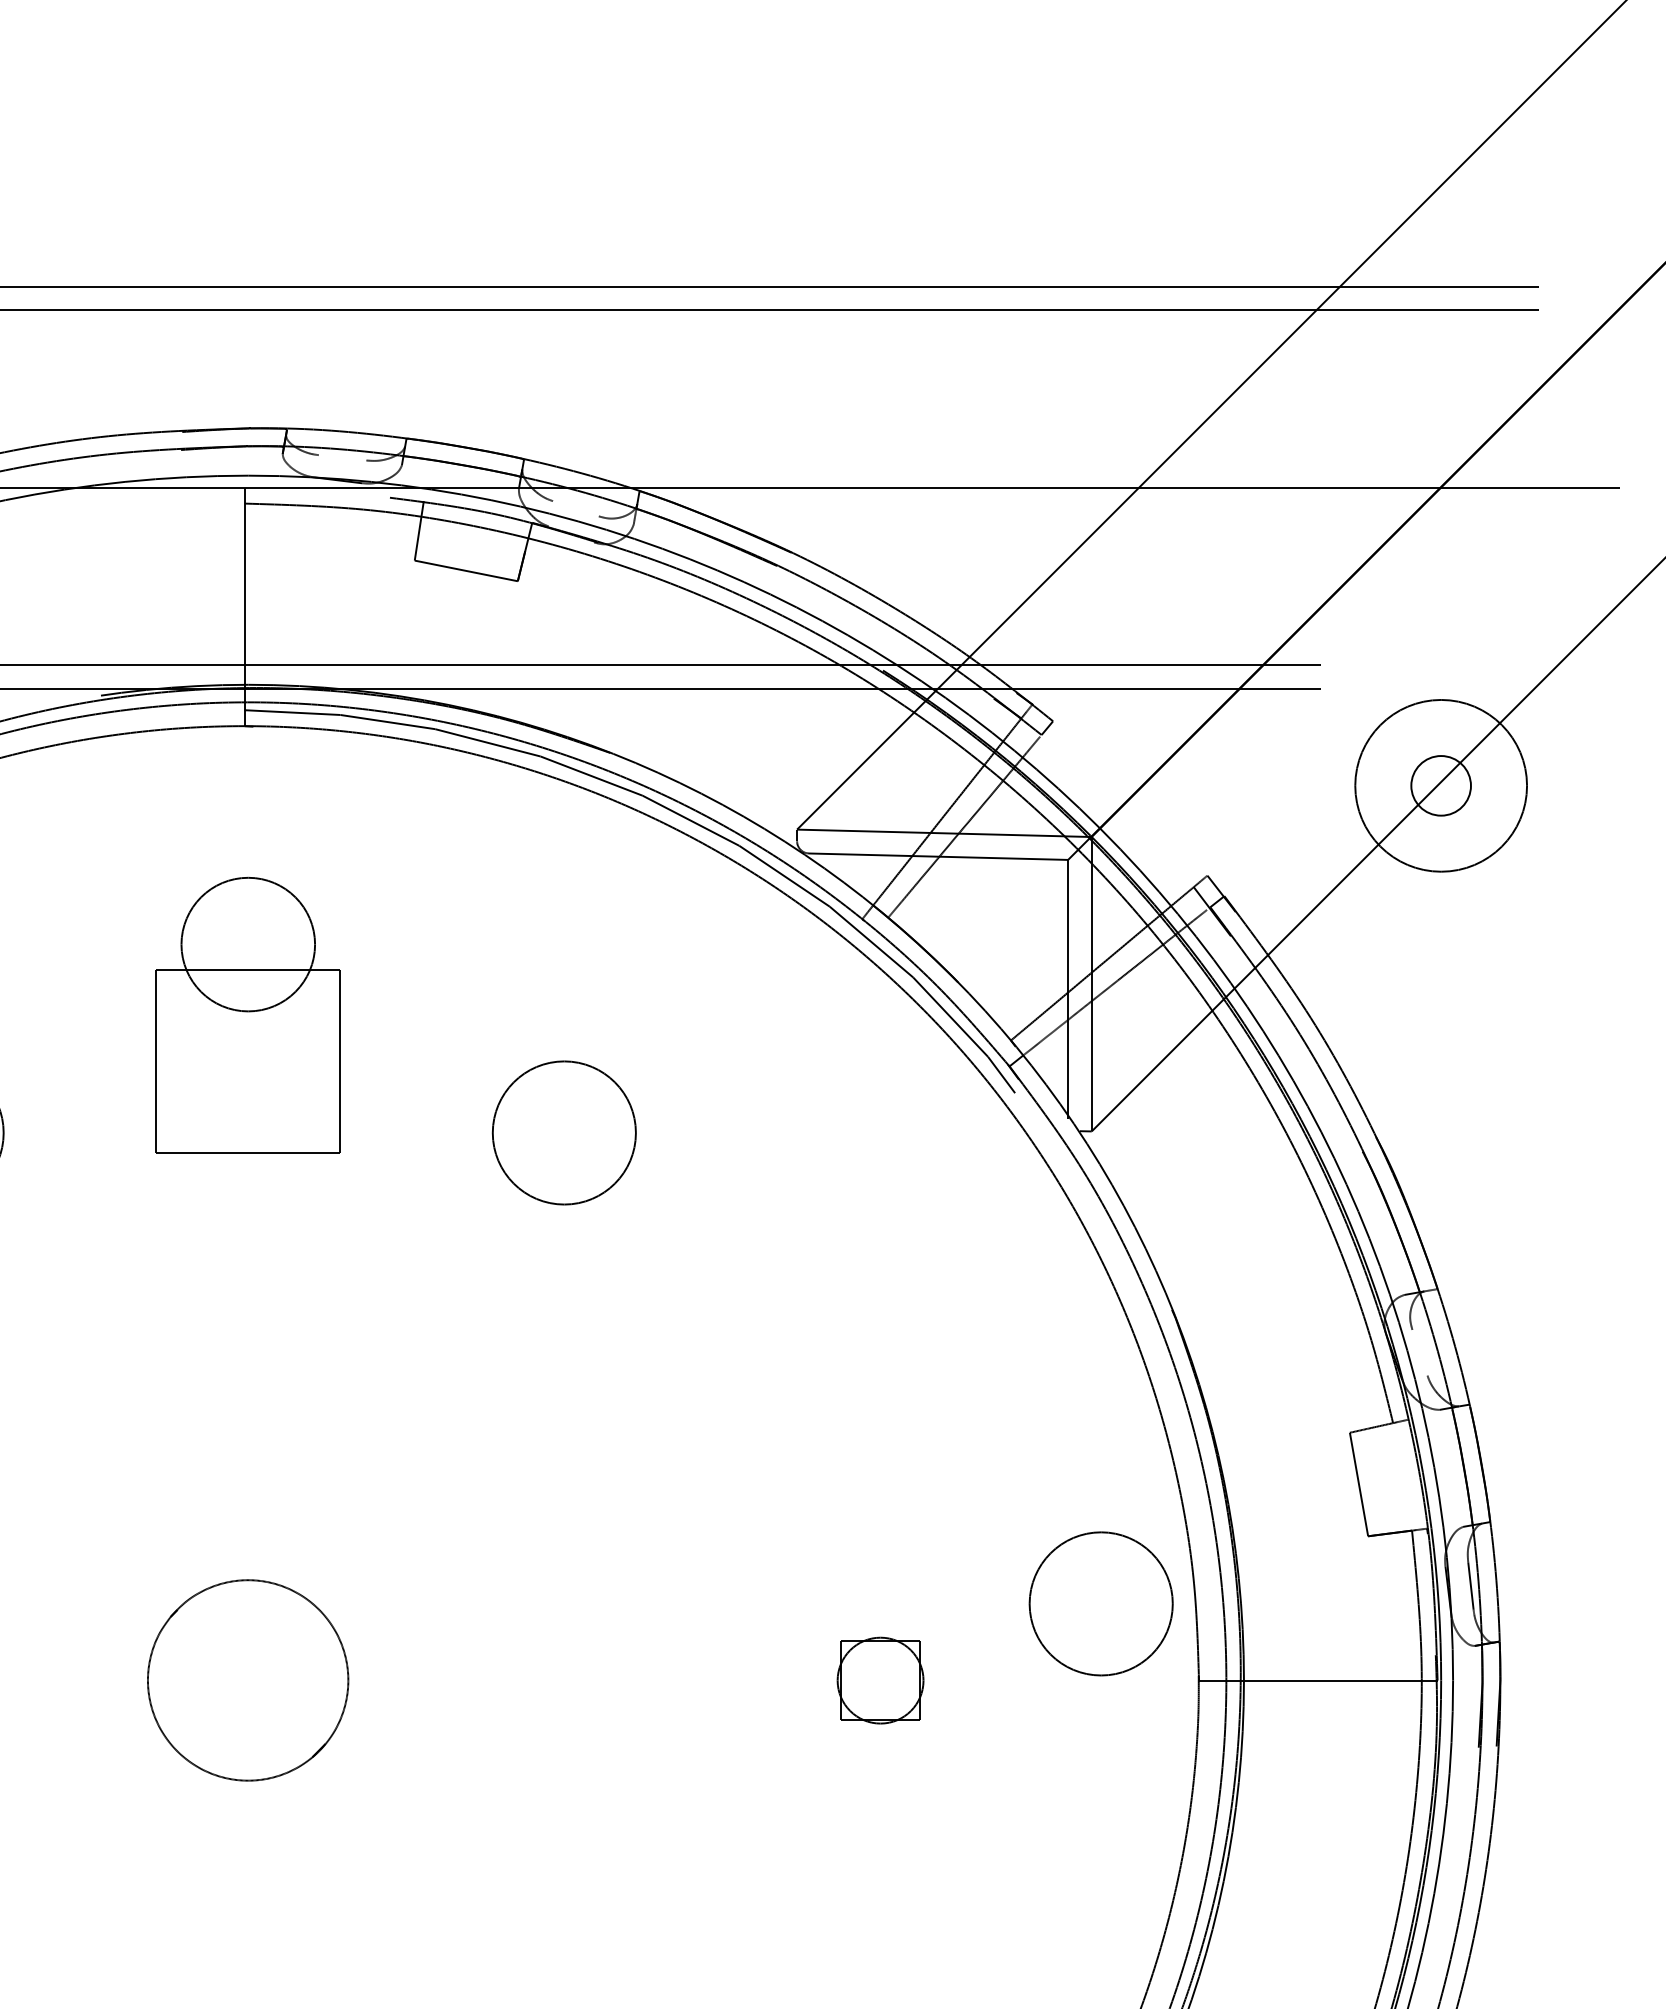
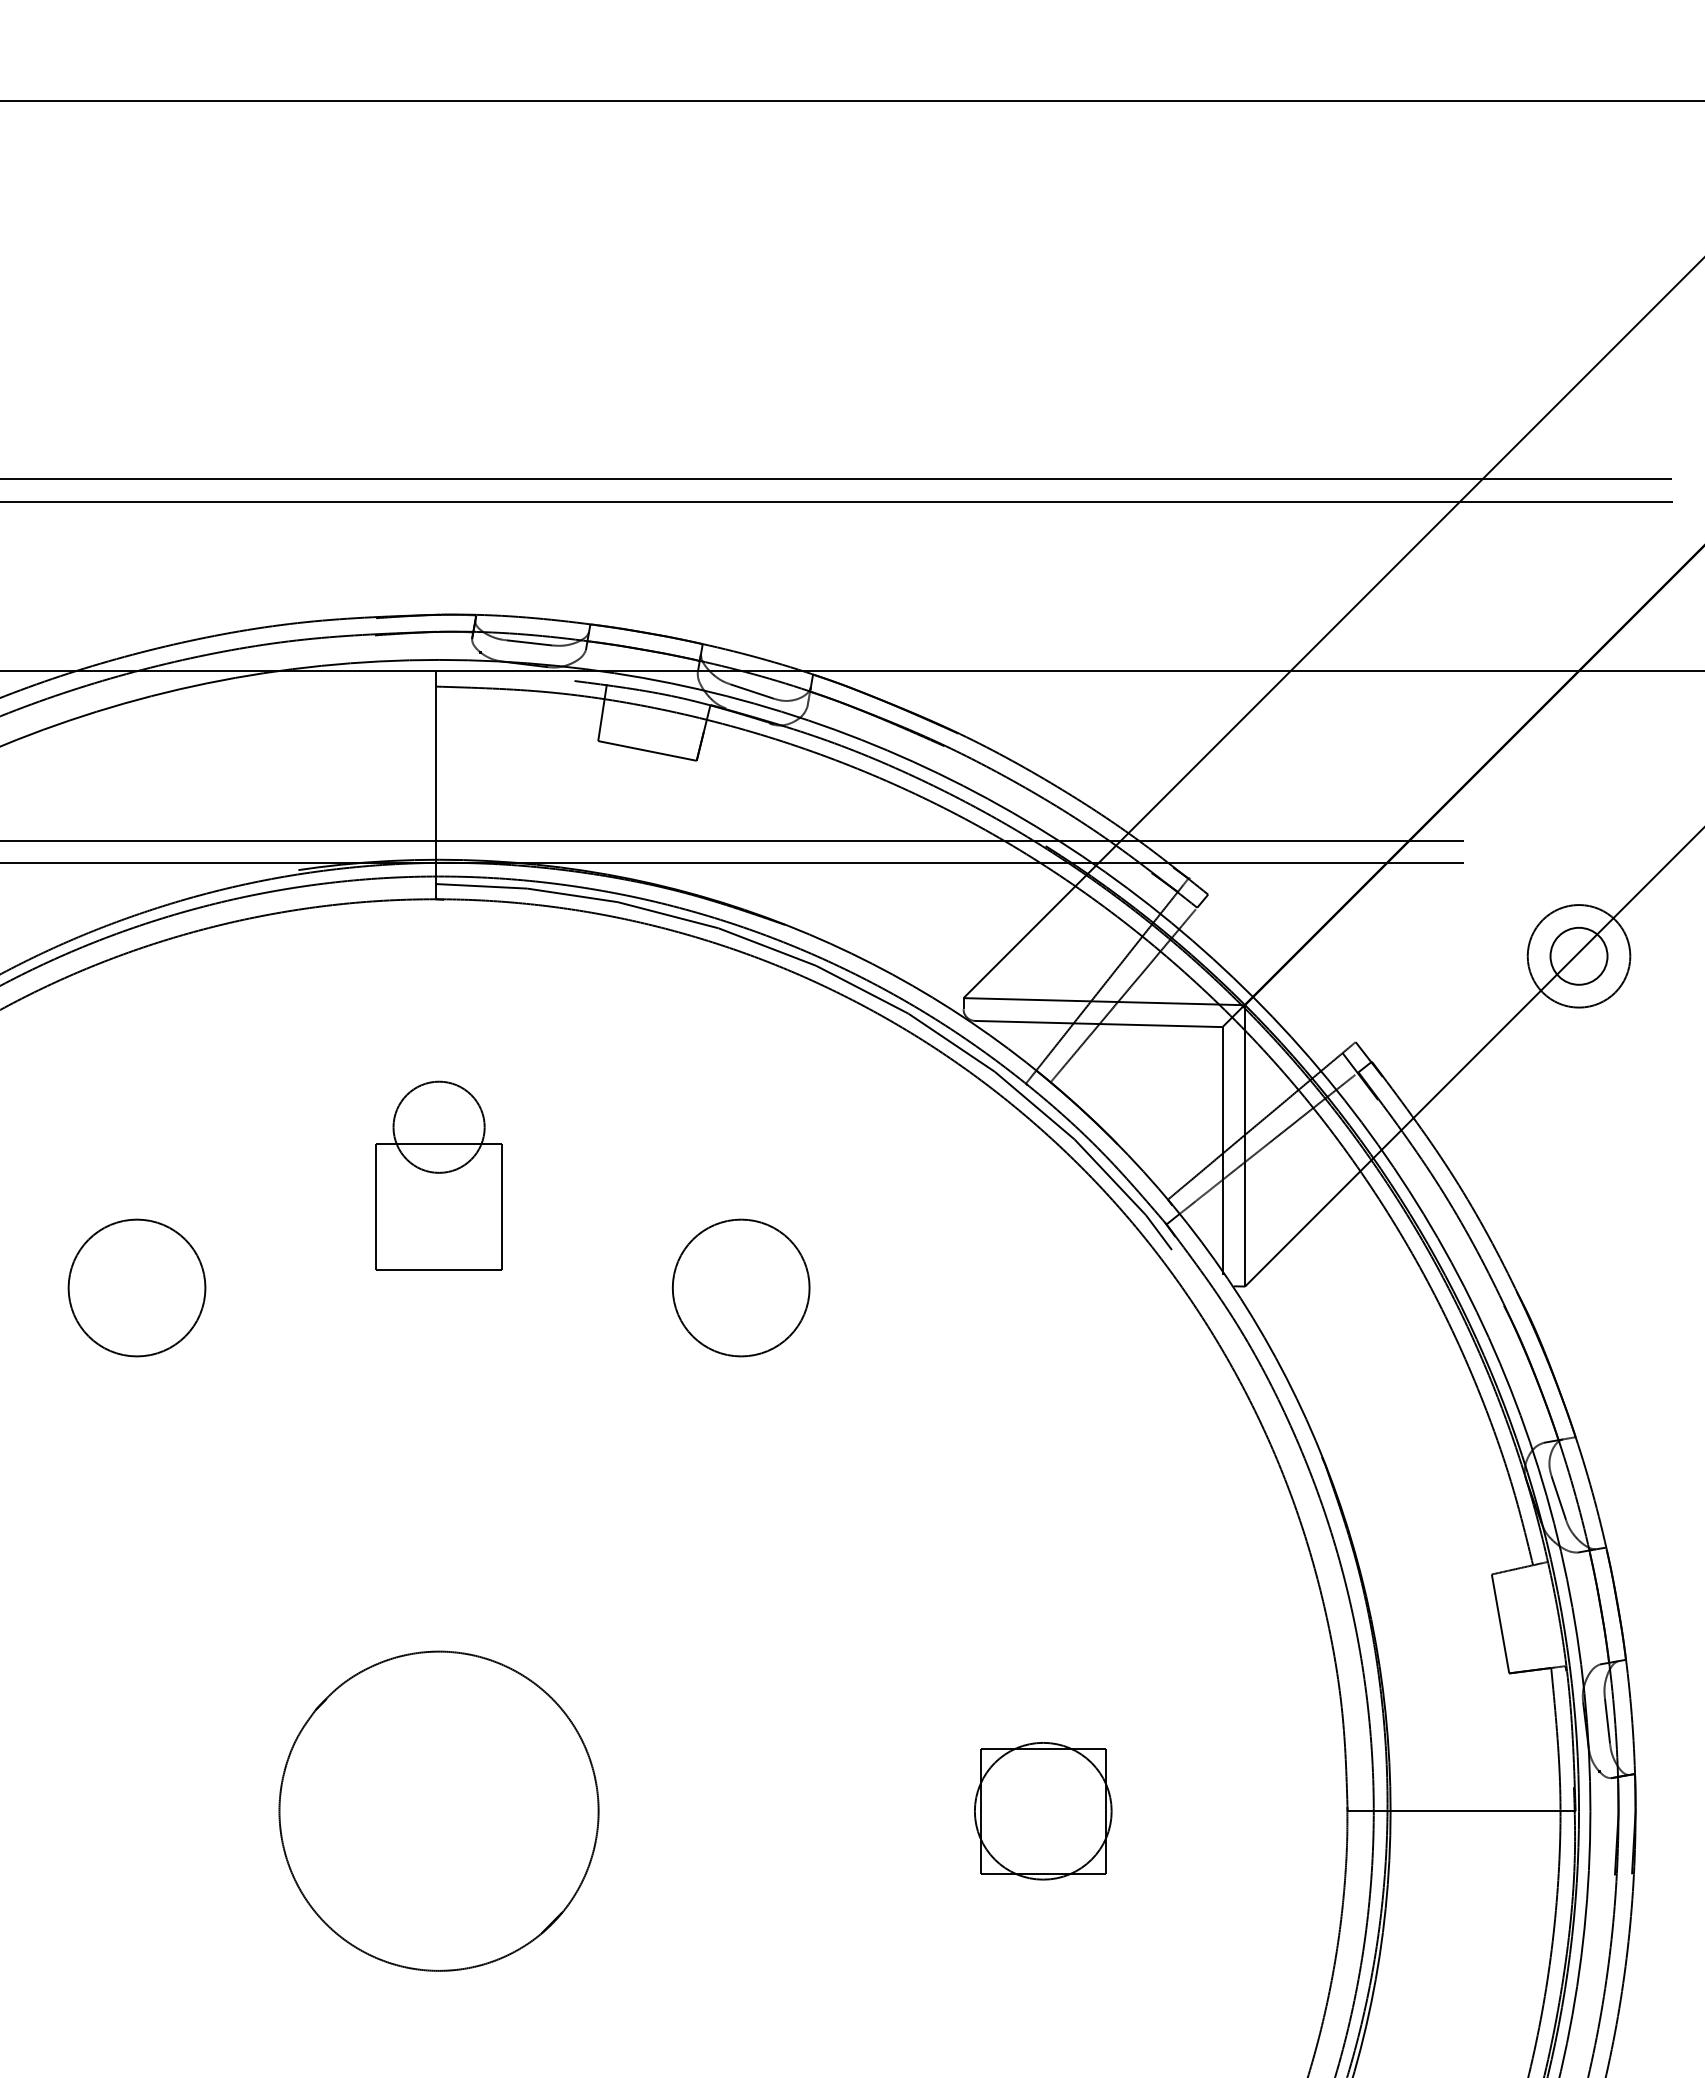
line: (342, 457) -> (529, 642), added
line: (576, 508) -> (752, 691), added
circle: (1440, 786) -> (1578, 956), size x0.62
part: (247, 1015) -> (438, 1175), size x0.71
line: (1419, 1352) -> (1558, 1497), added
circle: (1100, 1603) -> (1253, 1737), removed
part: (247, 1679) -> (438, 1810), size x1.67
part: (880, 1680) -> (1043, 1811), size x1.67

